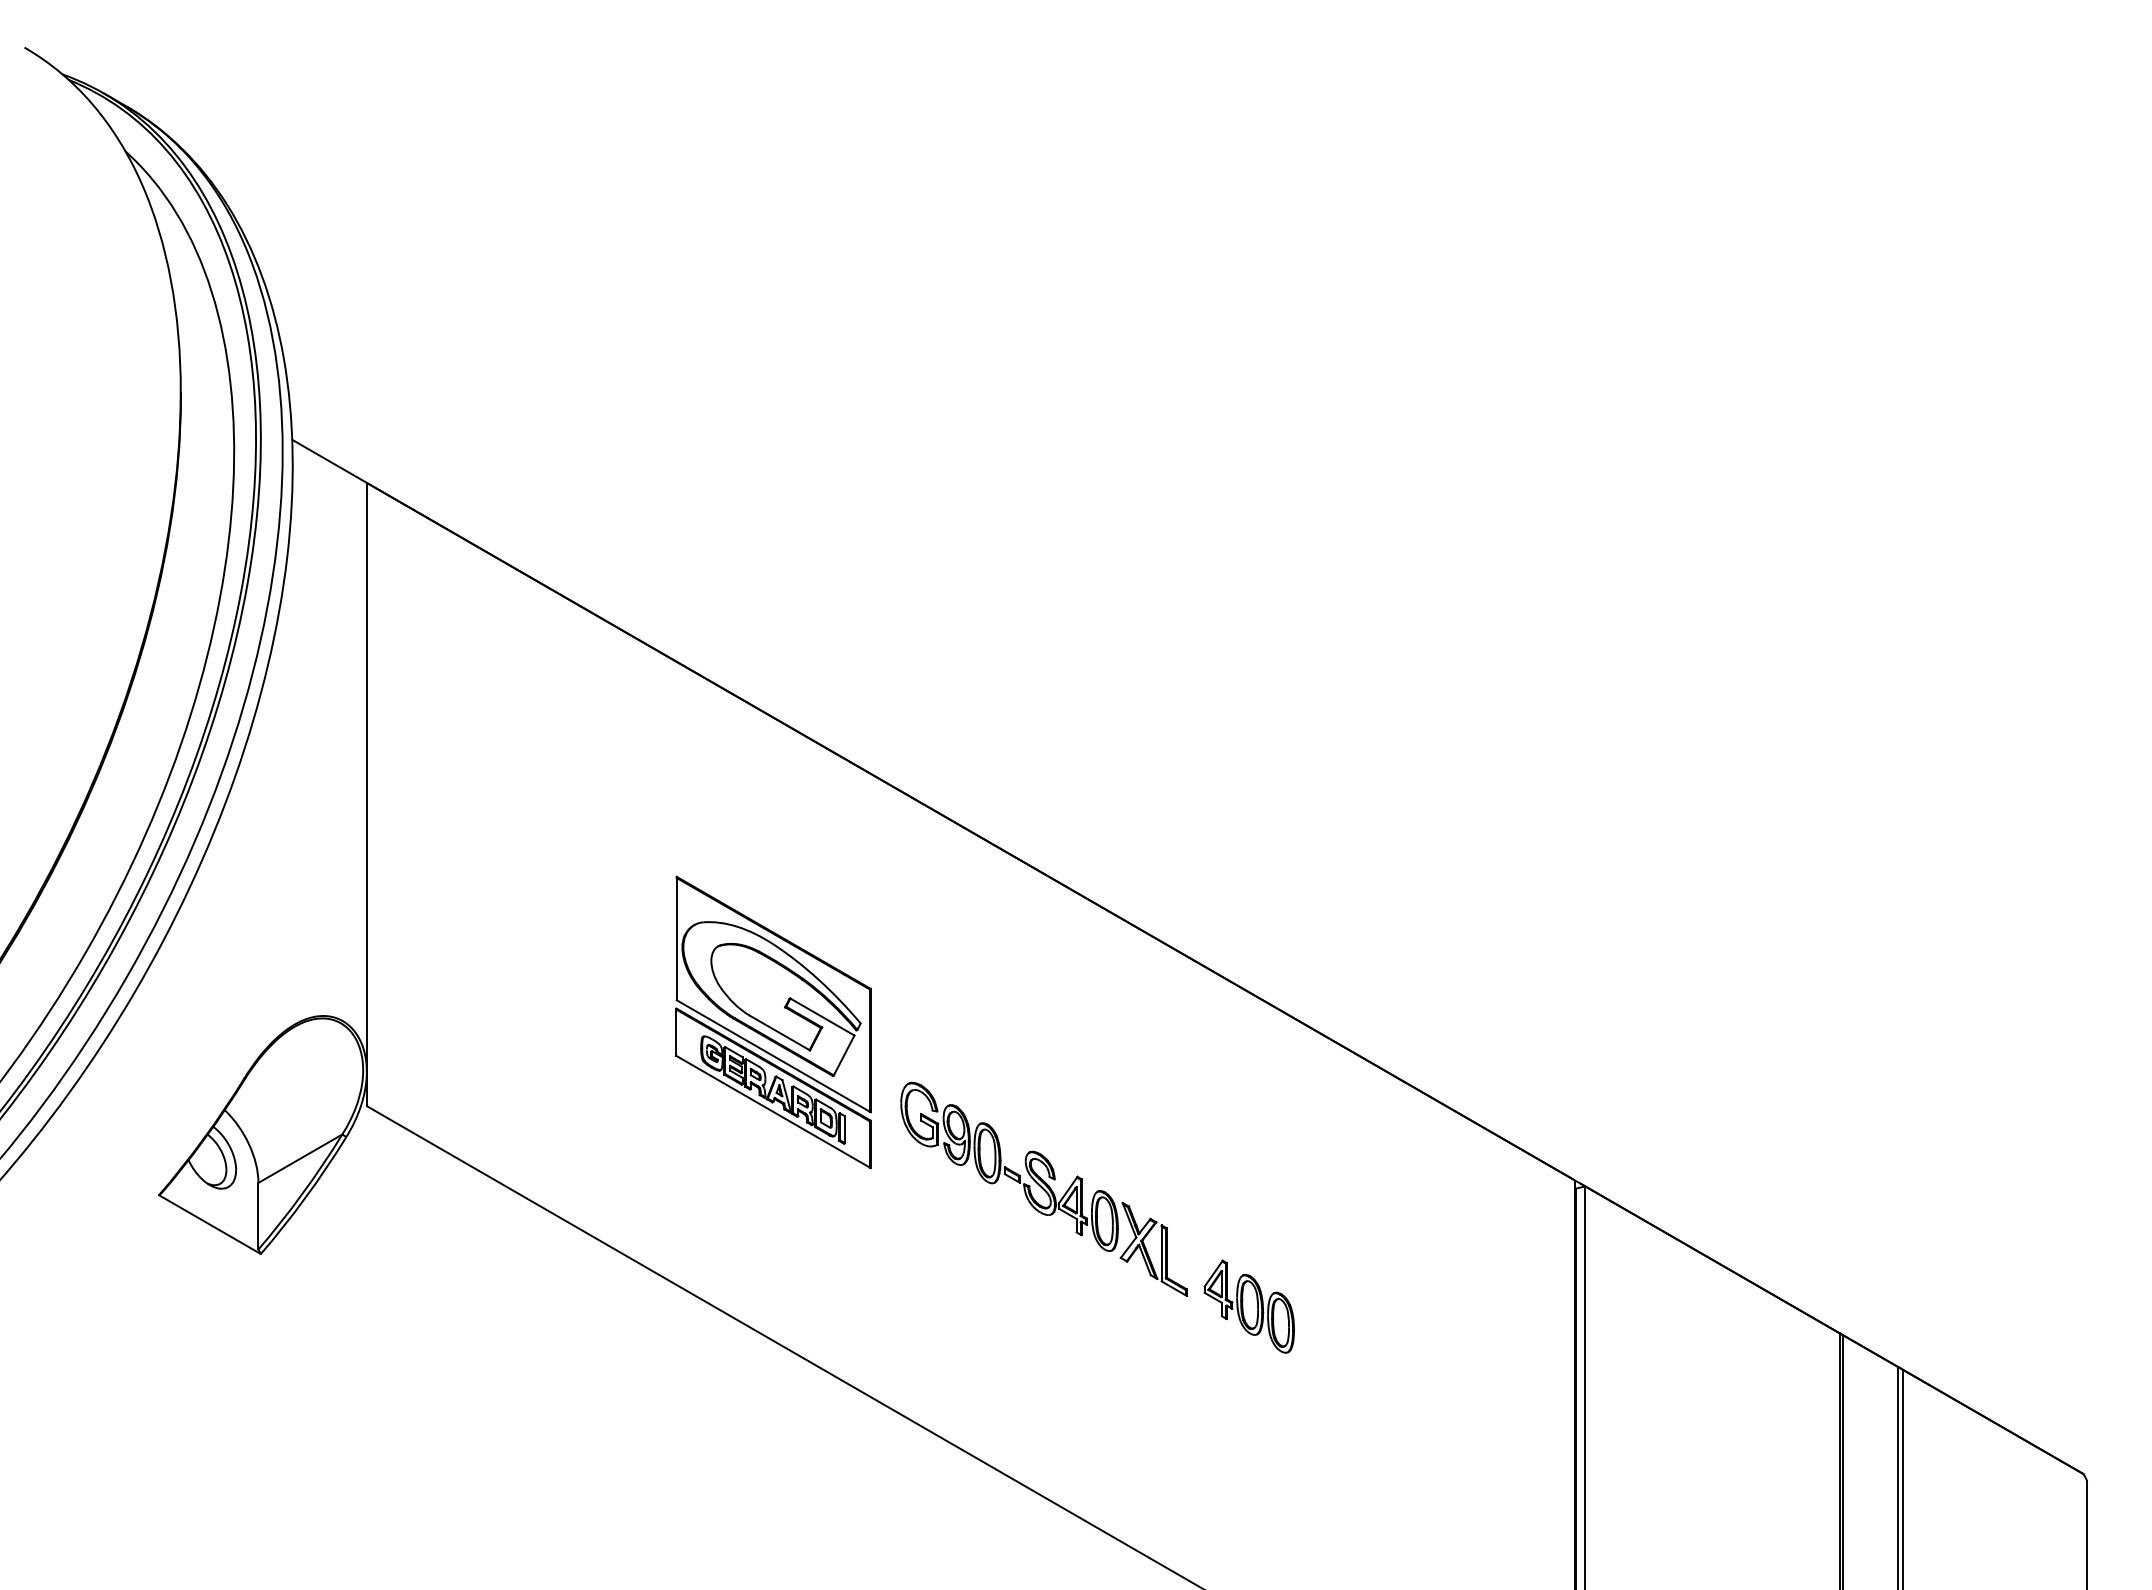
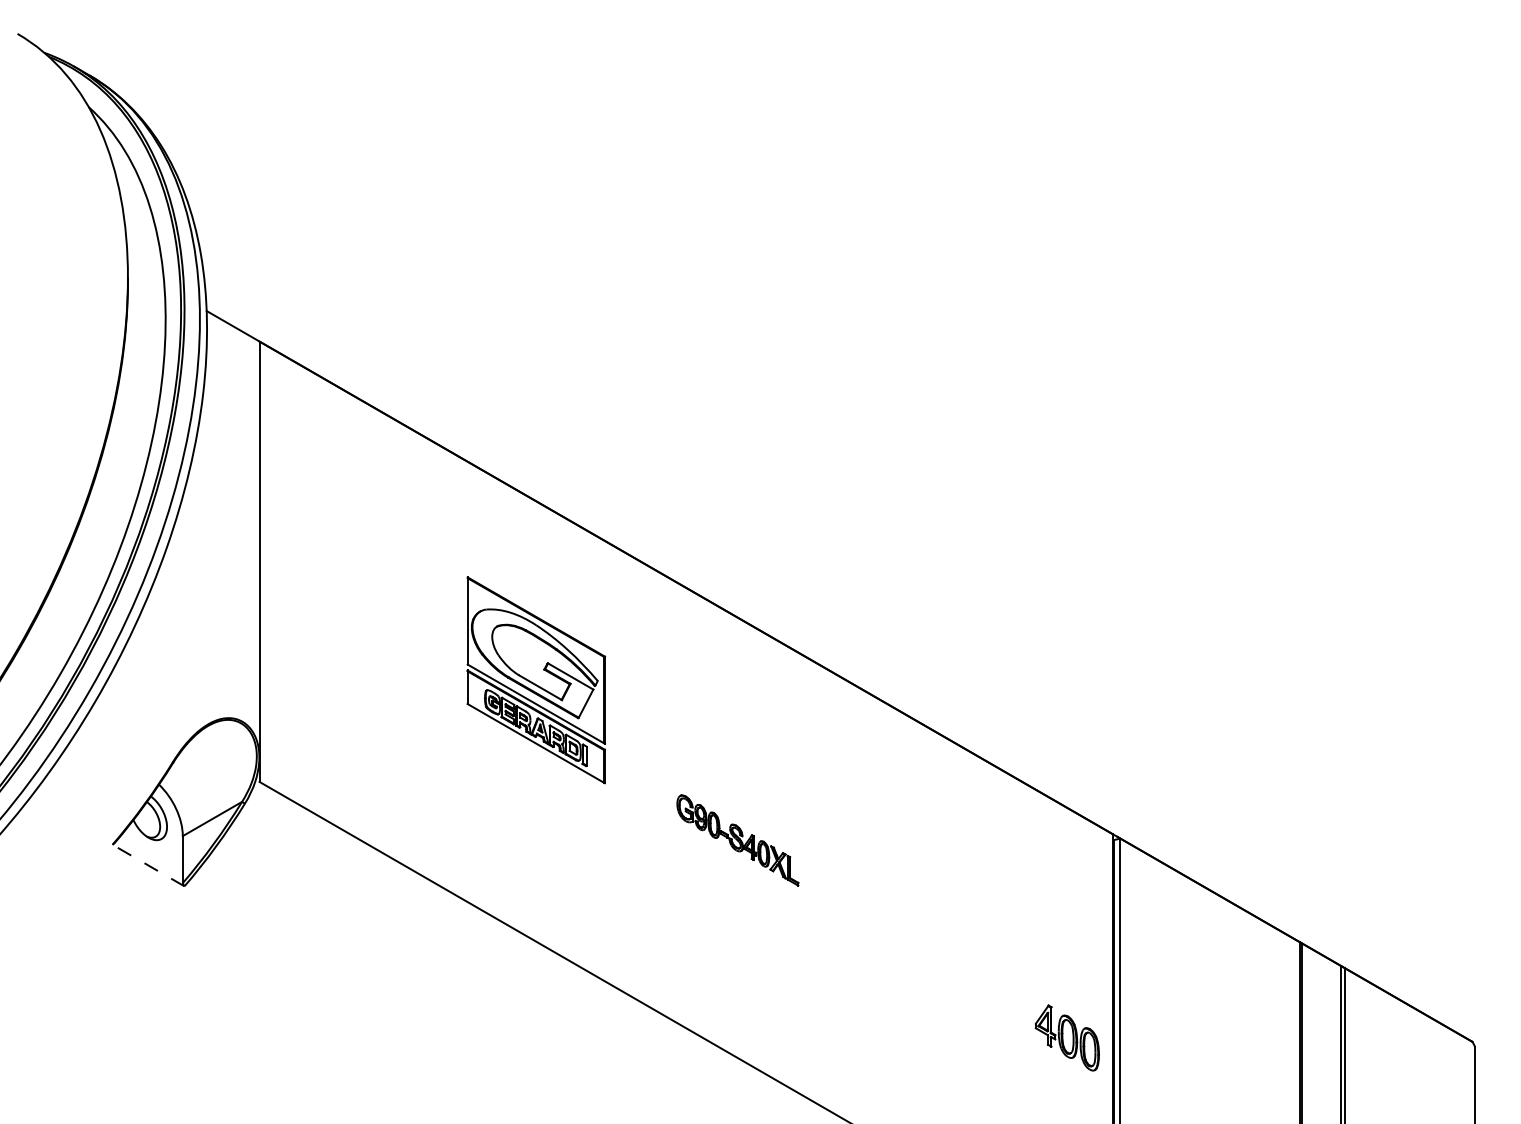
part: (773, 1021) -> (536, 679), moved
part: (1043, 1188) -> (737, 840), size x0.6
line: (209, 1224) -> (148, 865), solid -> dashed
part: (1249, 1306) -> (1067, 1037), moved

